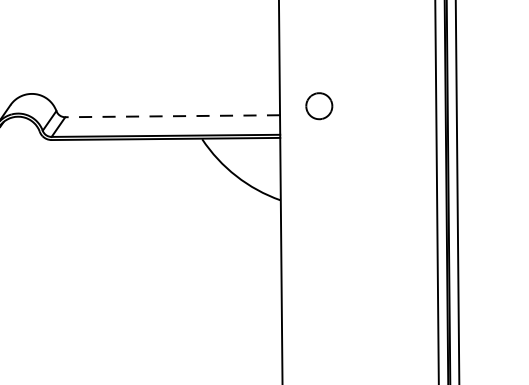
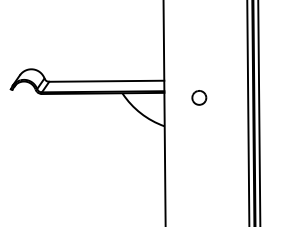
part: (319, 105) -> (199, 97), moved
line: (172, 116) -> (106, 81), dashed -> solid

